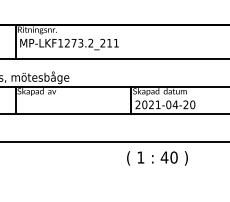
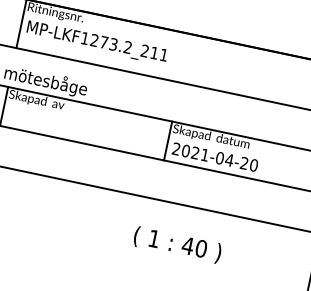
text: (157, 158) -> (177, 245), moved

